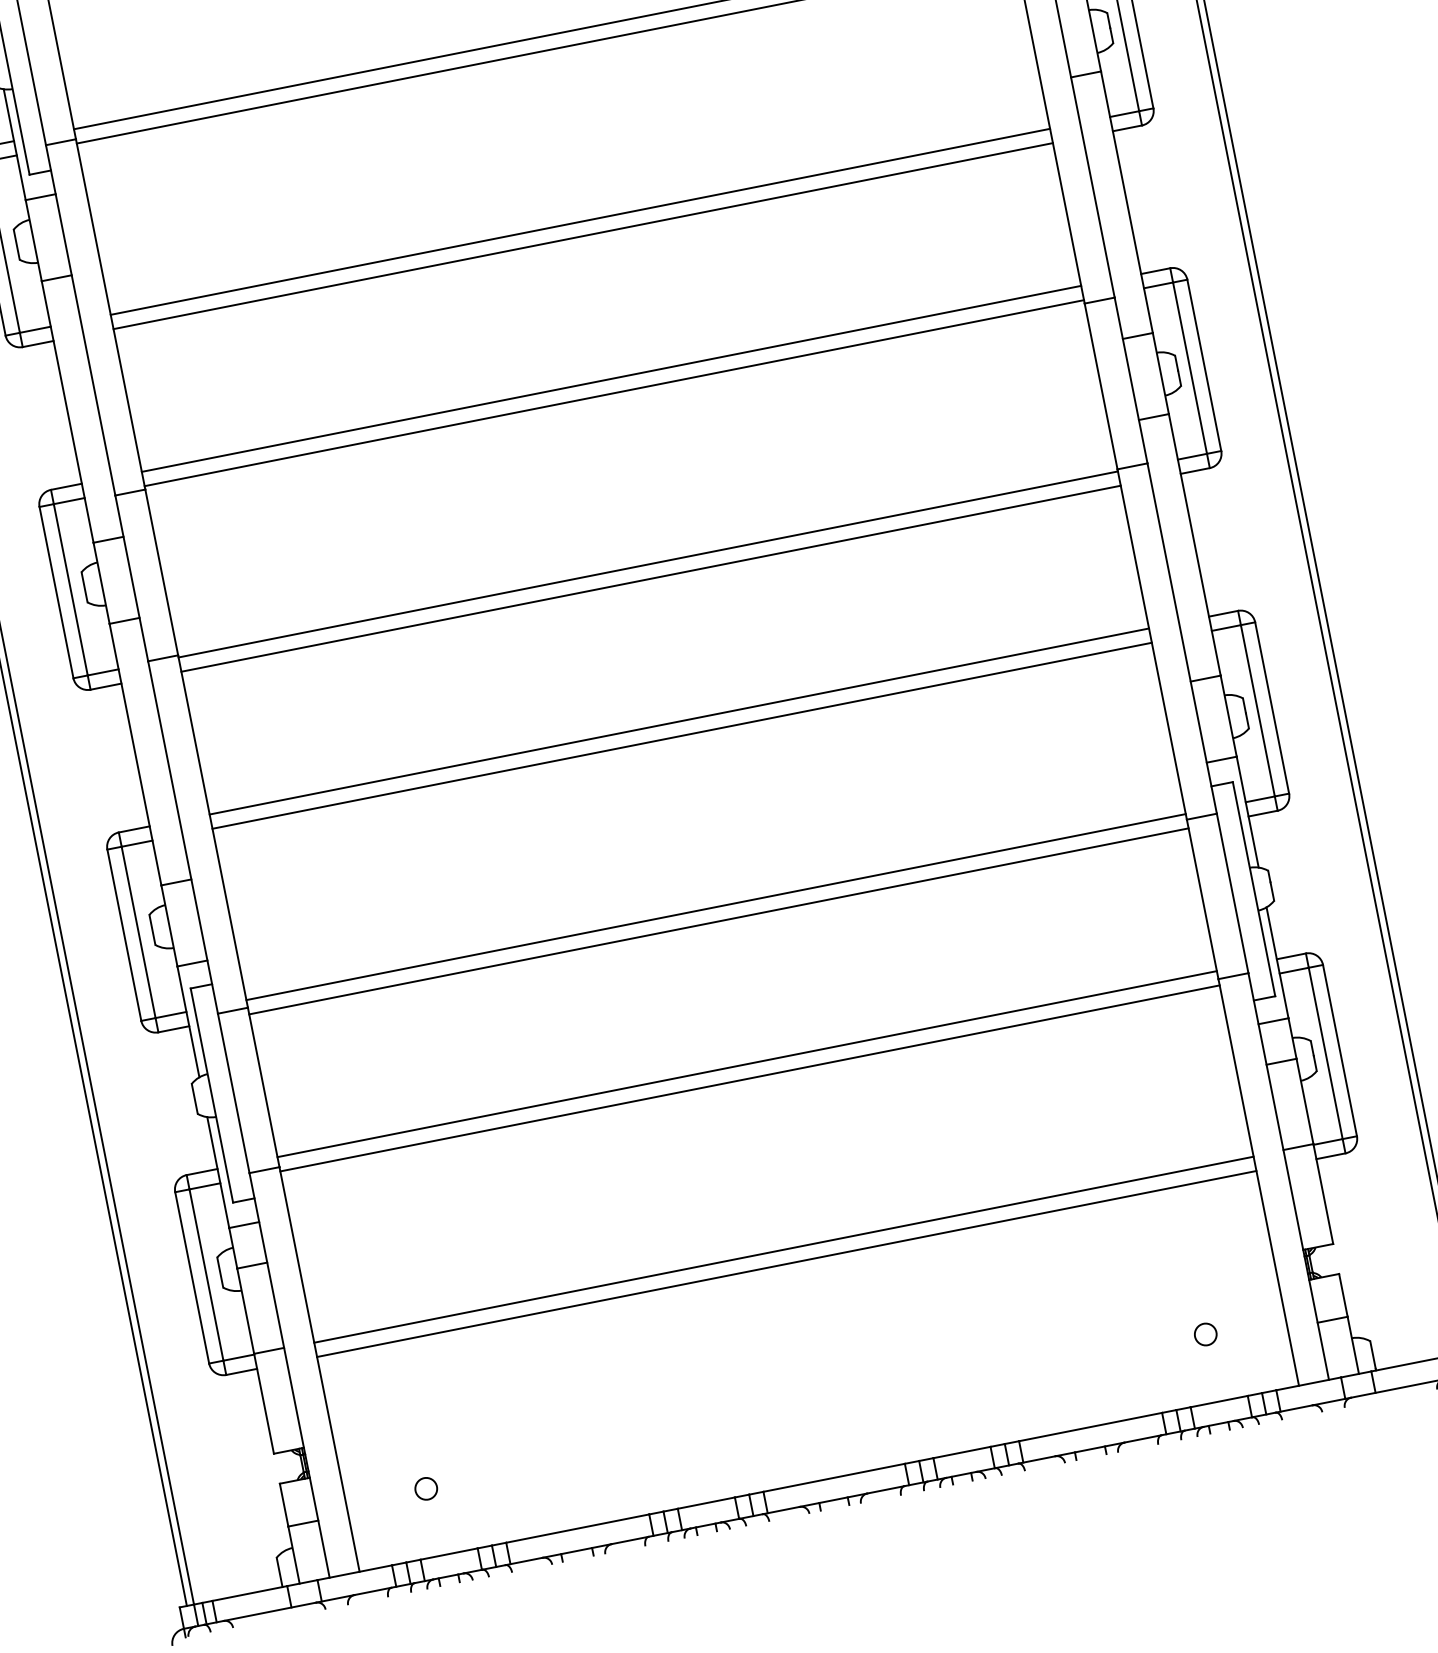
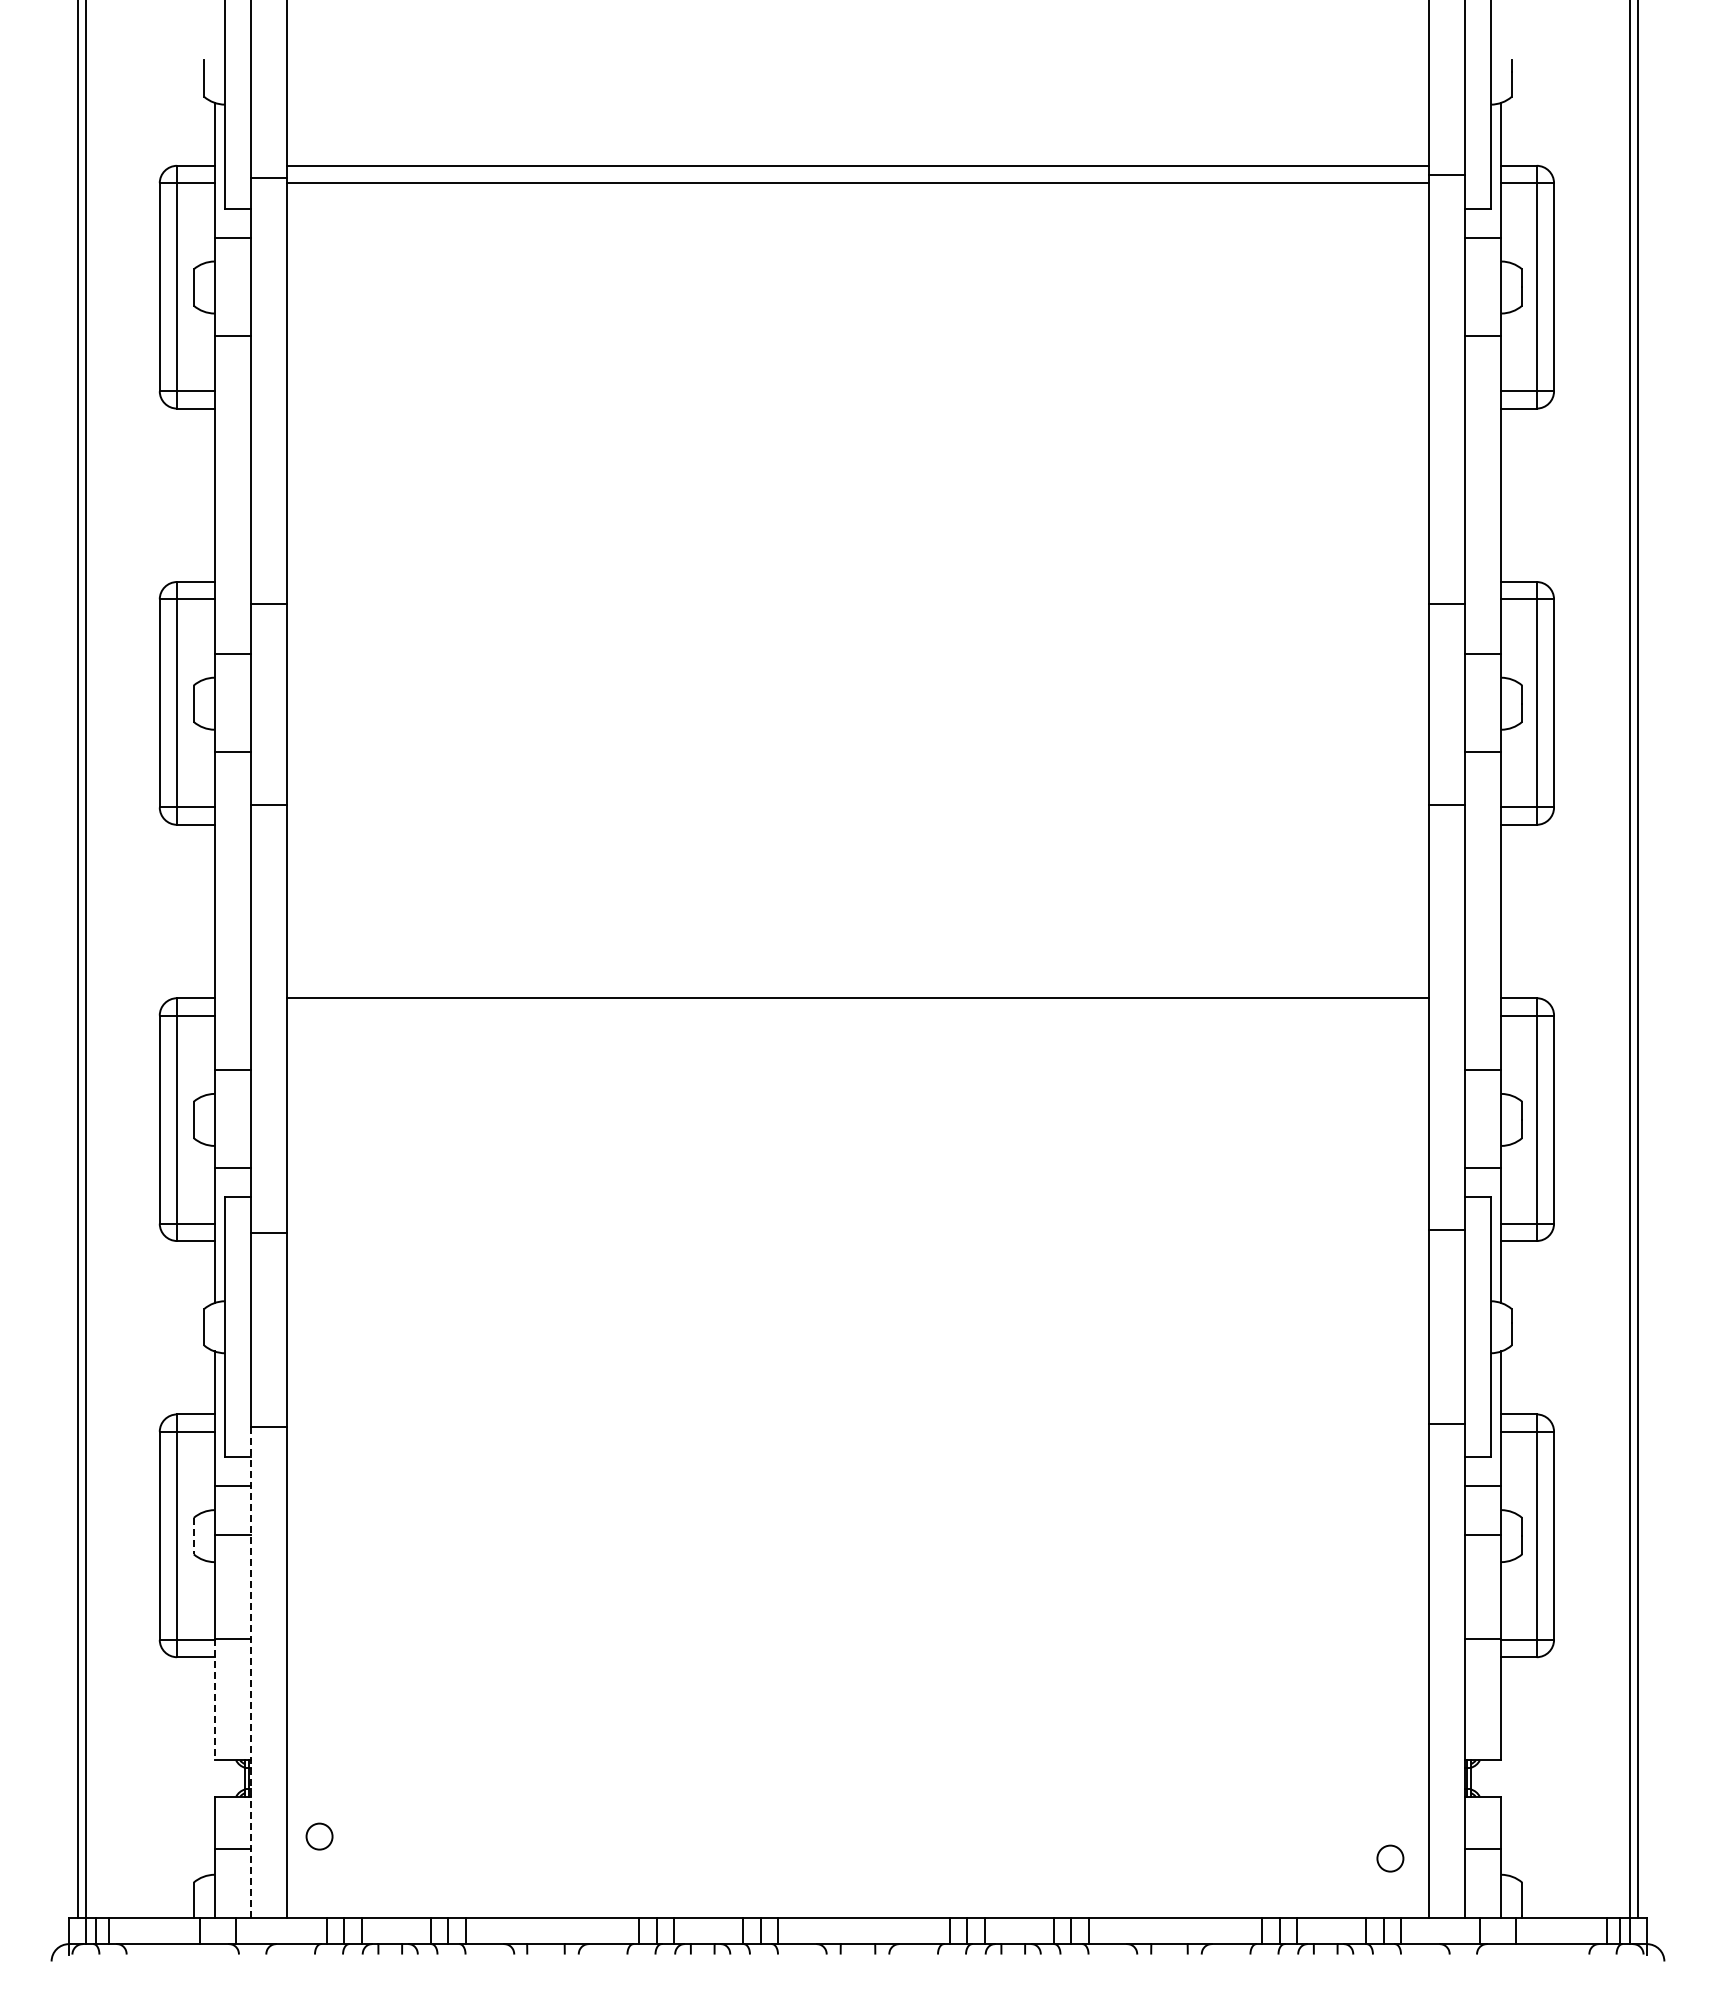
line: (580, 222) -> (857, 391), removed
line: (582, 236) -> (857, 408), removed
line: (611, 379) -> (857, 582), removed
line: (613, 393) -> (857, 599), removed
line: (647, 564) -> (857, 807), removed
line: (650, 578) -> (857, 824), removed
line: (681, 735) -> (857, 1015), removed
line: (715, 907) -> (857, 1223), removed
line: (718, 921) -> (857, 1241), removed
line: (746, 1064) -> (857, 1414), removed
line: (749, 1078) -> (857, 1431), removed
line: (783, 1249) -> (857, 1639), removed
line: (786, 1264) -> (857, 1657), removed
line: (220, 1272) -> (193, 1536), solid -> dashed
circle: (1205, 1334) -> (1390, 1858), moved
line: (289, 1375) -> (251, 1672), solid -> dashed
line: (263, 1403) -> (214, 1699), solid -> dashed
circle: (426, 1488) -> (319, 1836), moved

